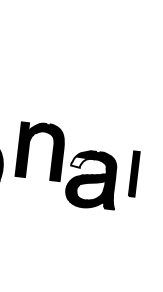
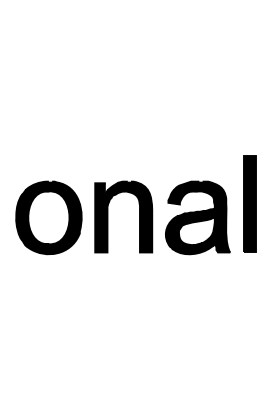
part: (29, 149) -> (108, 216), moved
fill: (82, 162) -> (182, 197), added
part: (133, 173) -> (249, 203), size x1.67

